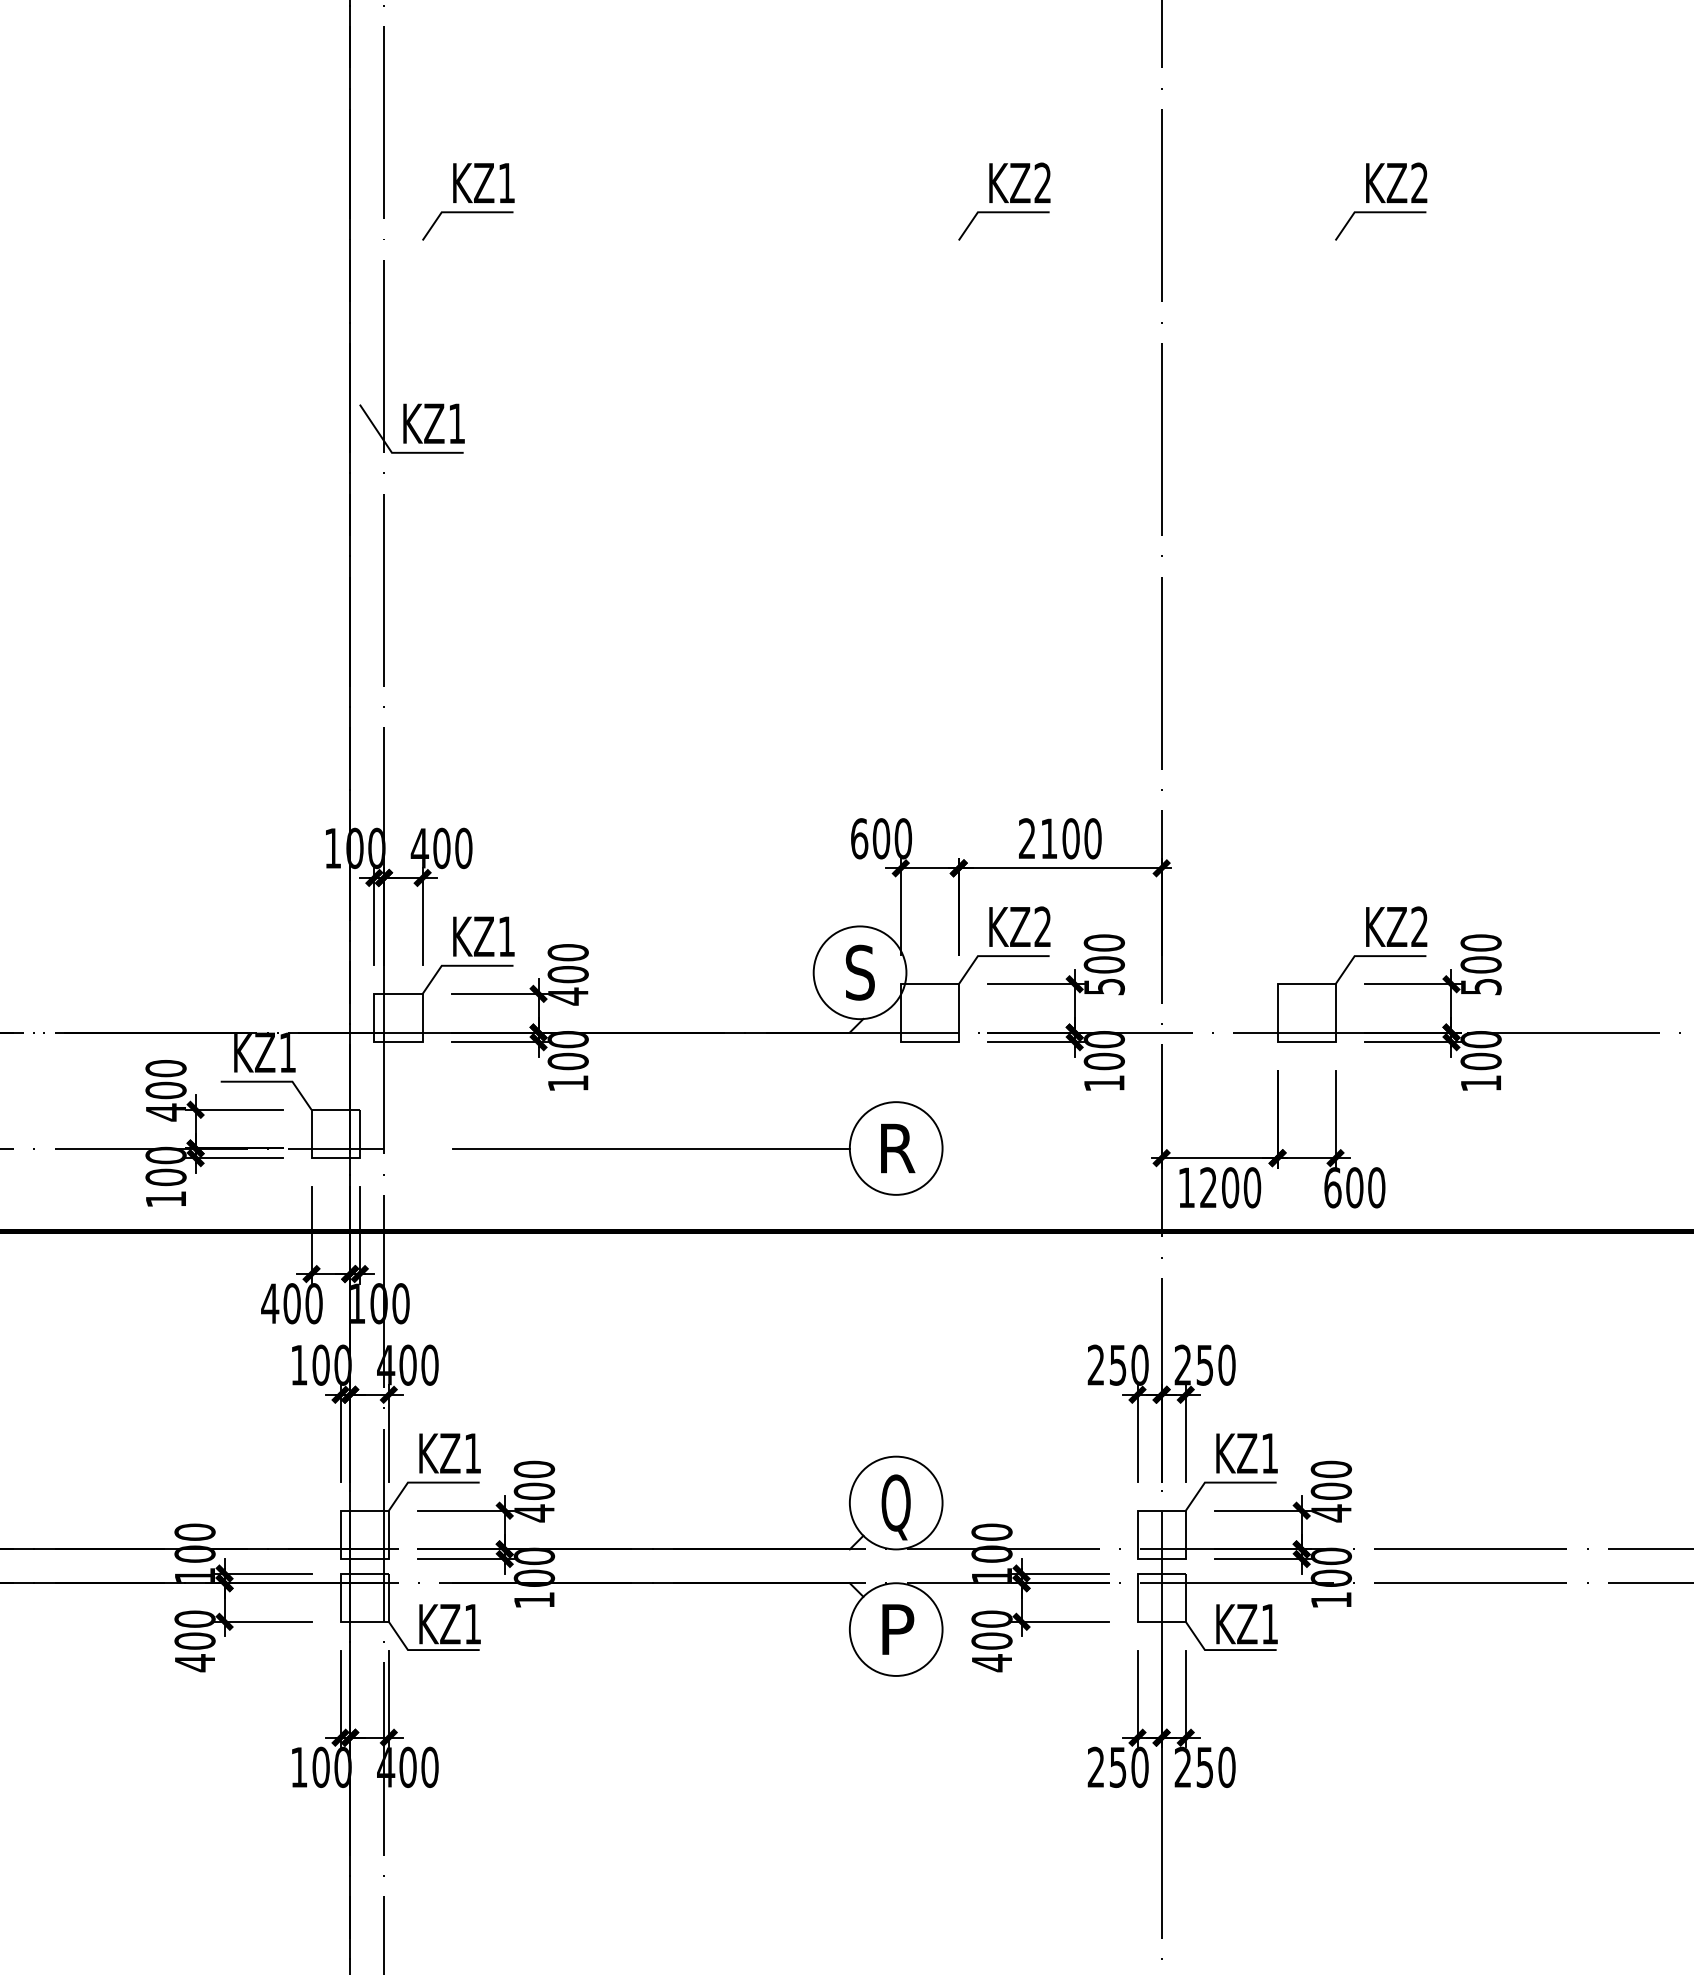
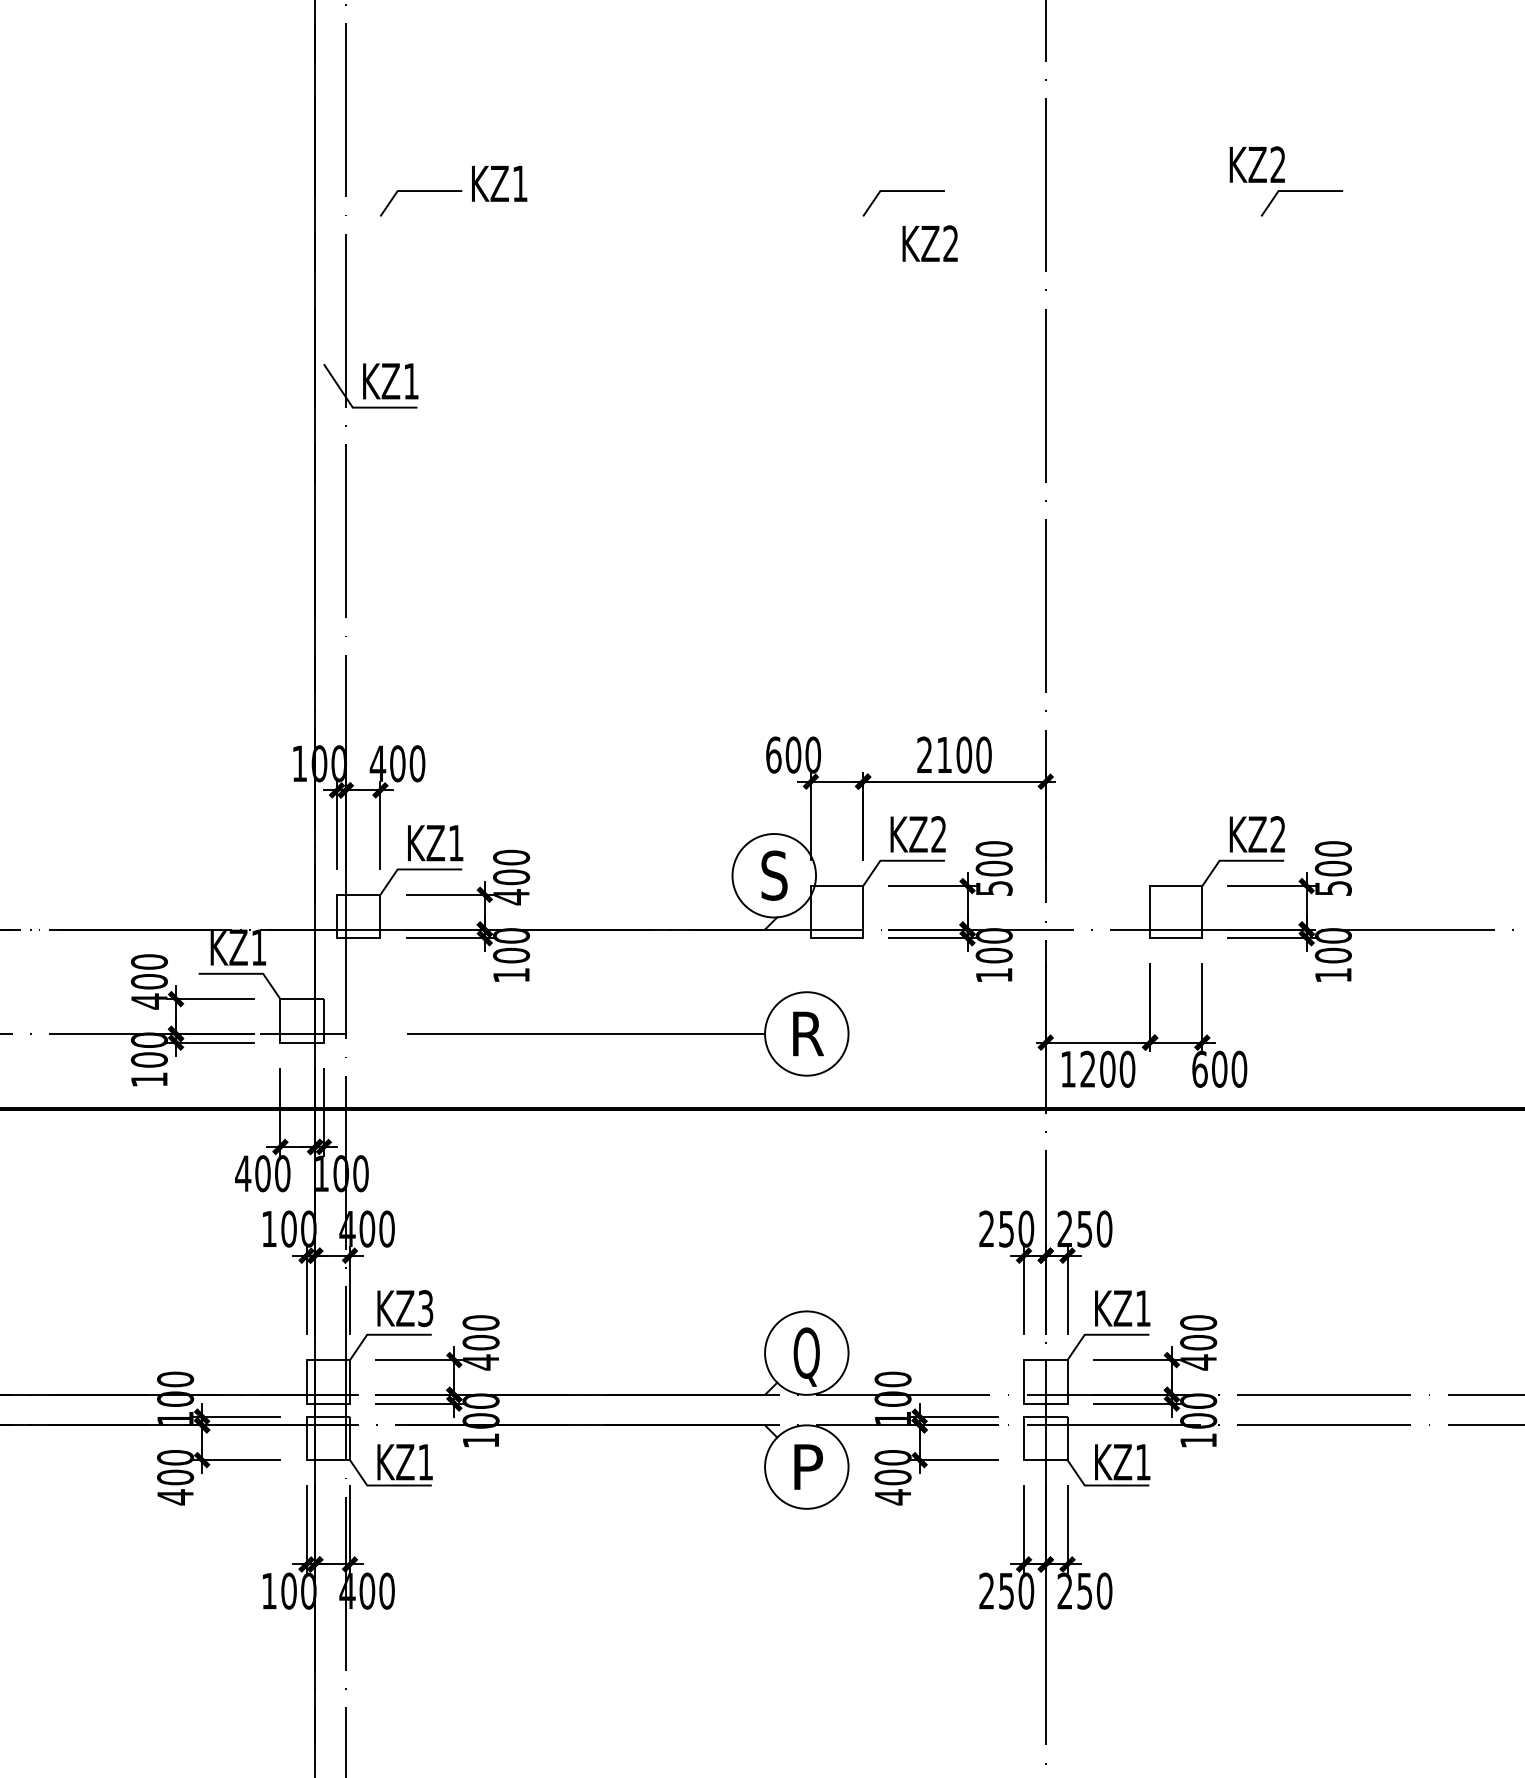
text: (483, 182) -> (499, 183), moved
text: (1019, 182) -> (929, 243), moved
line: (1380, 212) -> (1301, 191), moved
text: (472, 1453) -> (425, 1308), KZ1 -> KZ3

